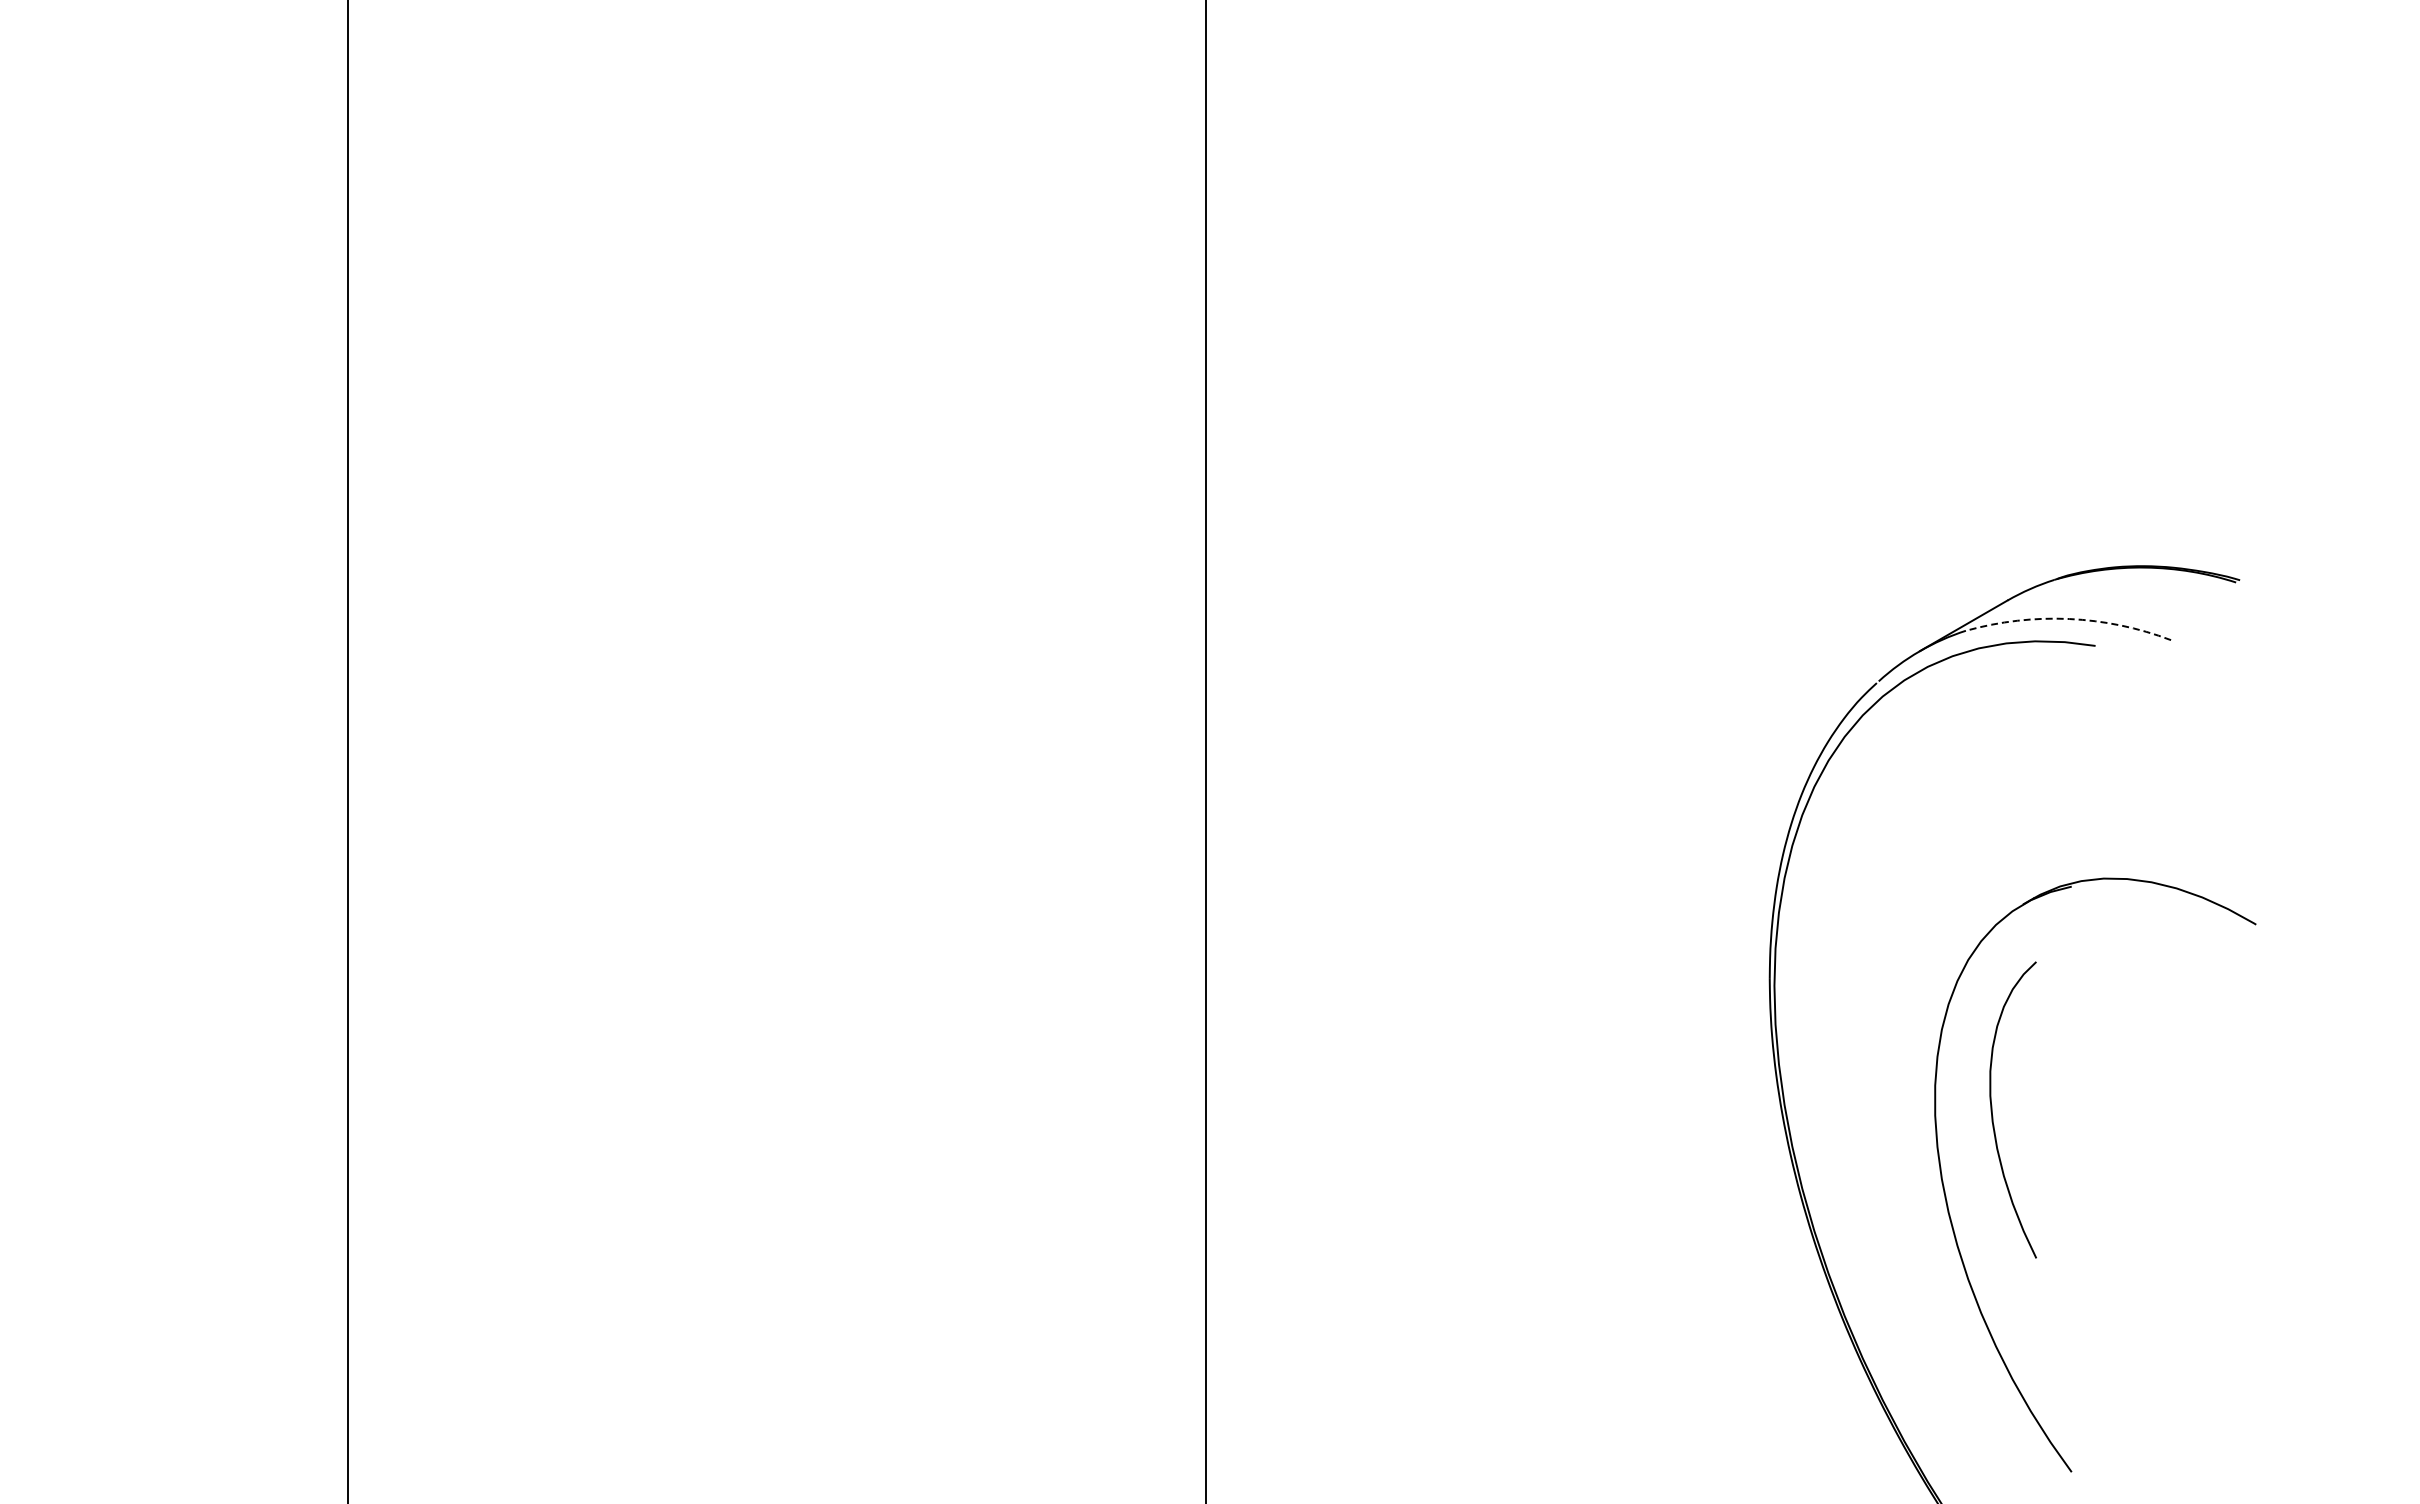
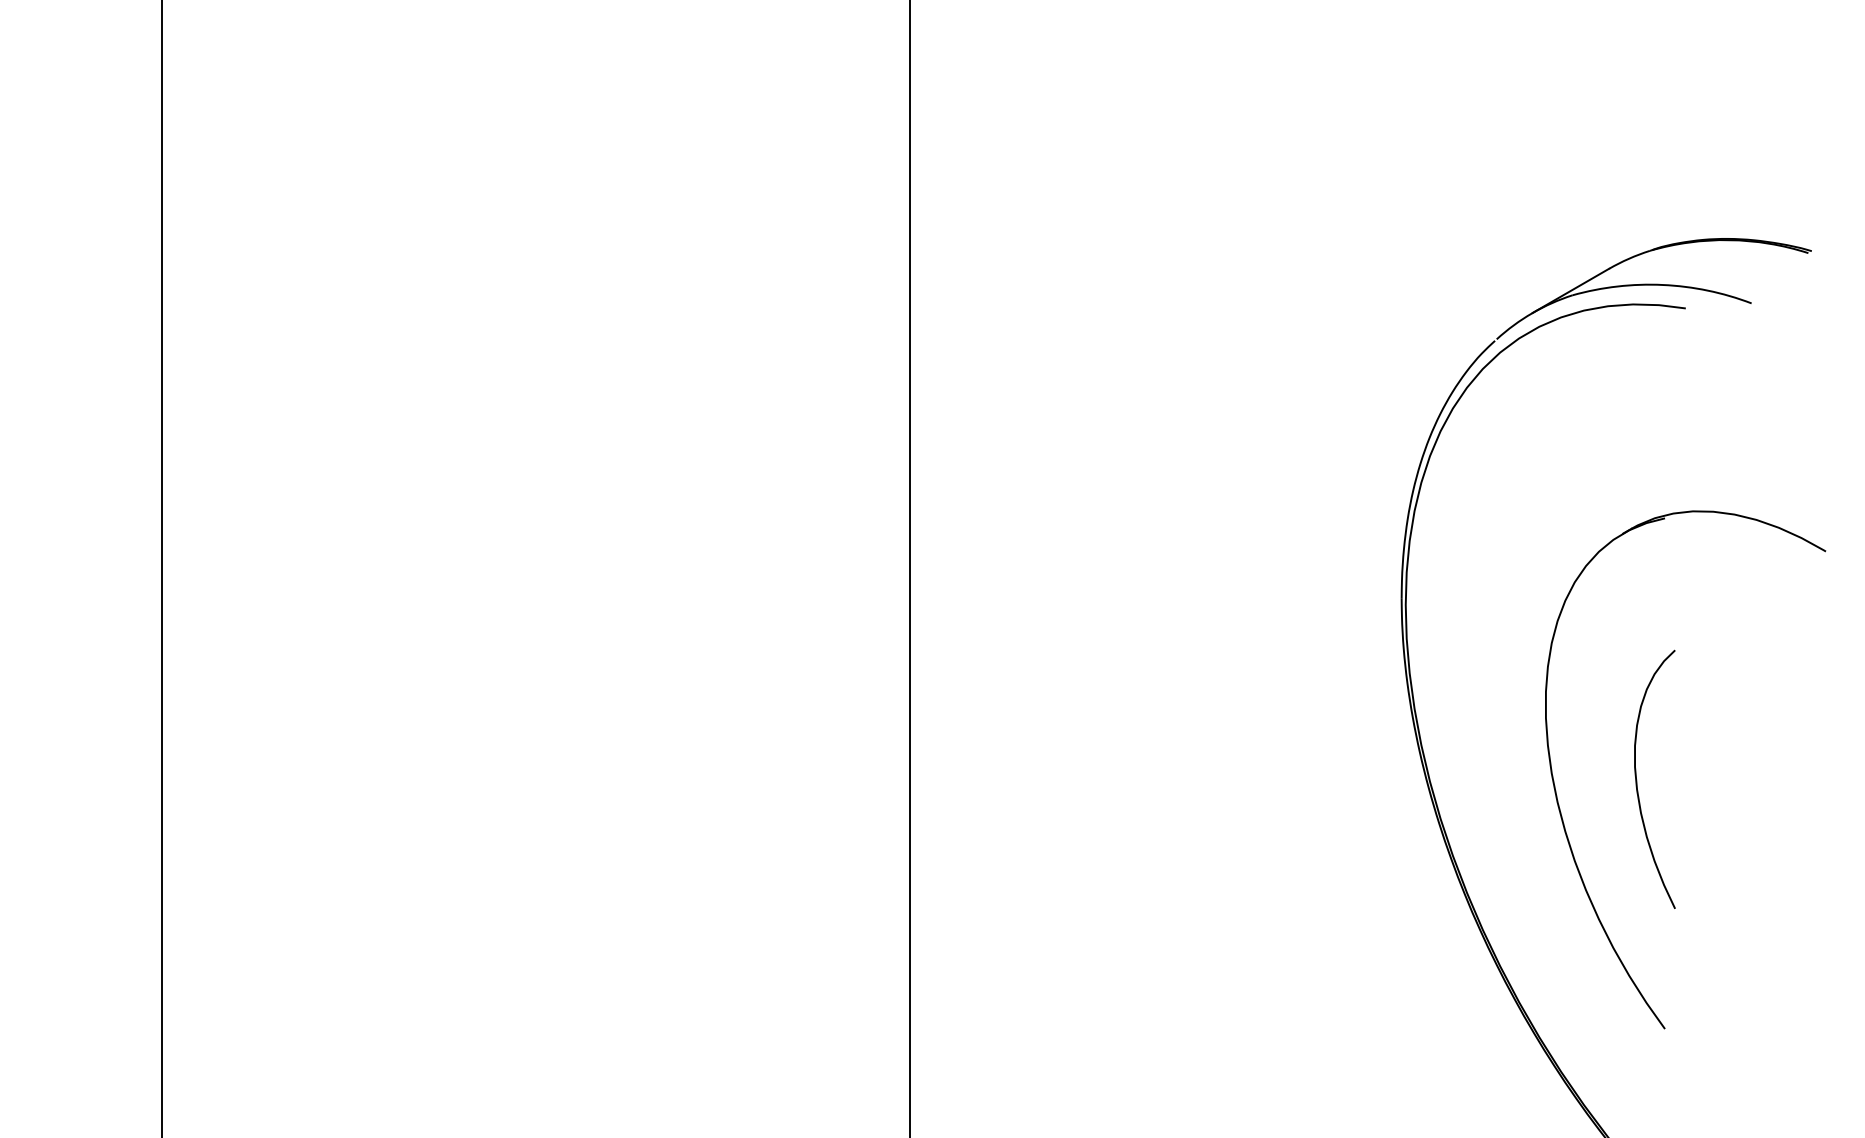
arc: (2069, 619) -> (1663, 285), dashed -> solid
curve: (1992, 1109) -> (1636, 779), moved

